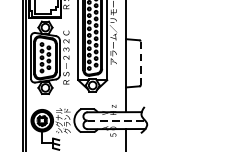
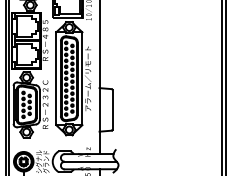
line: (140, 62) -> (112, 109), dashed -> solid
line: (117, 120) -> (91, 161), dashed -> solid

